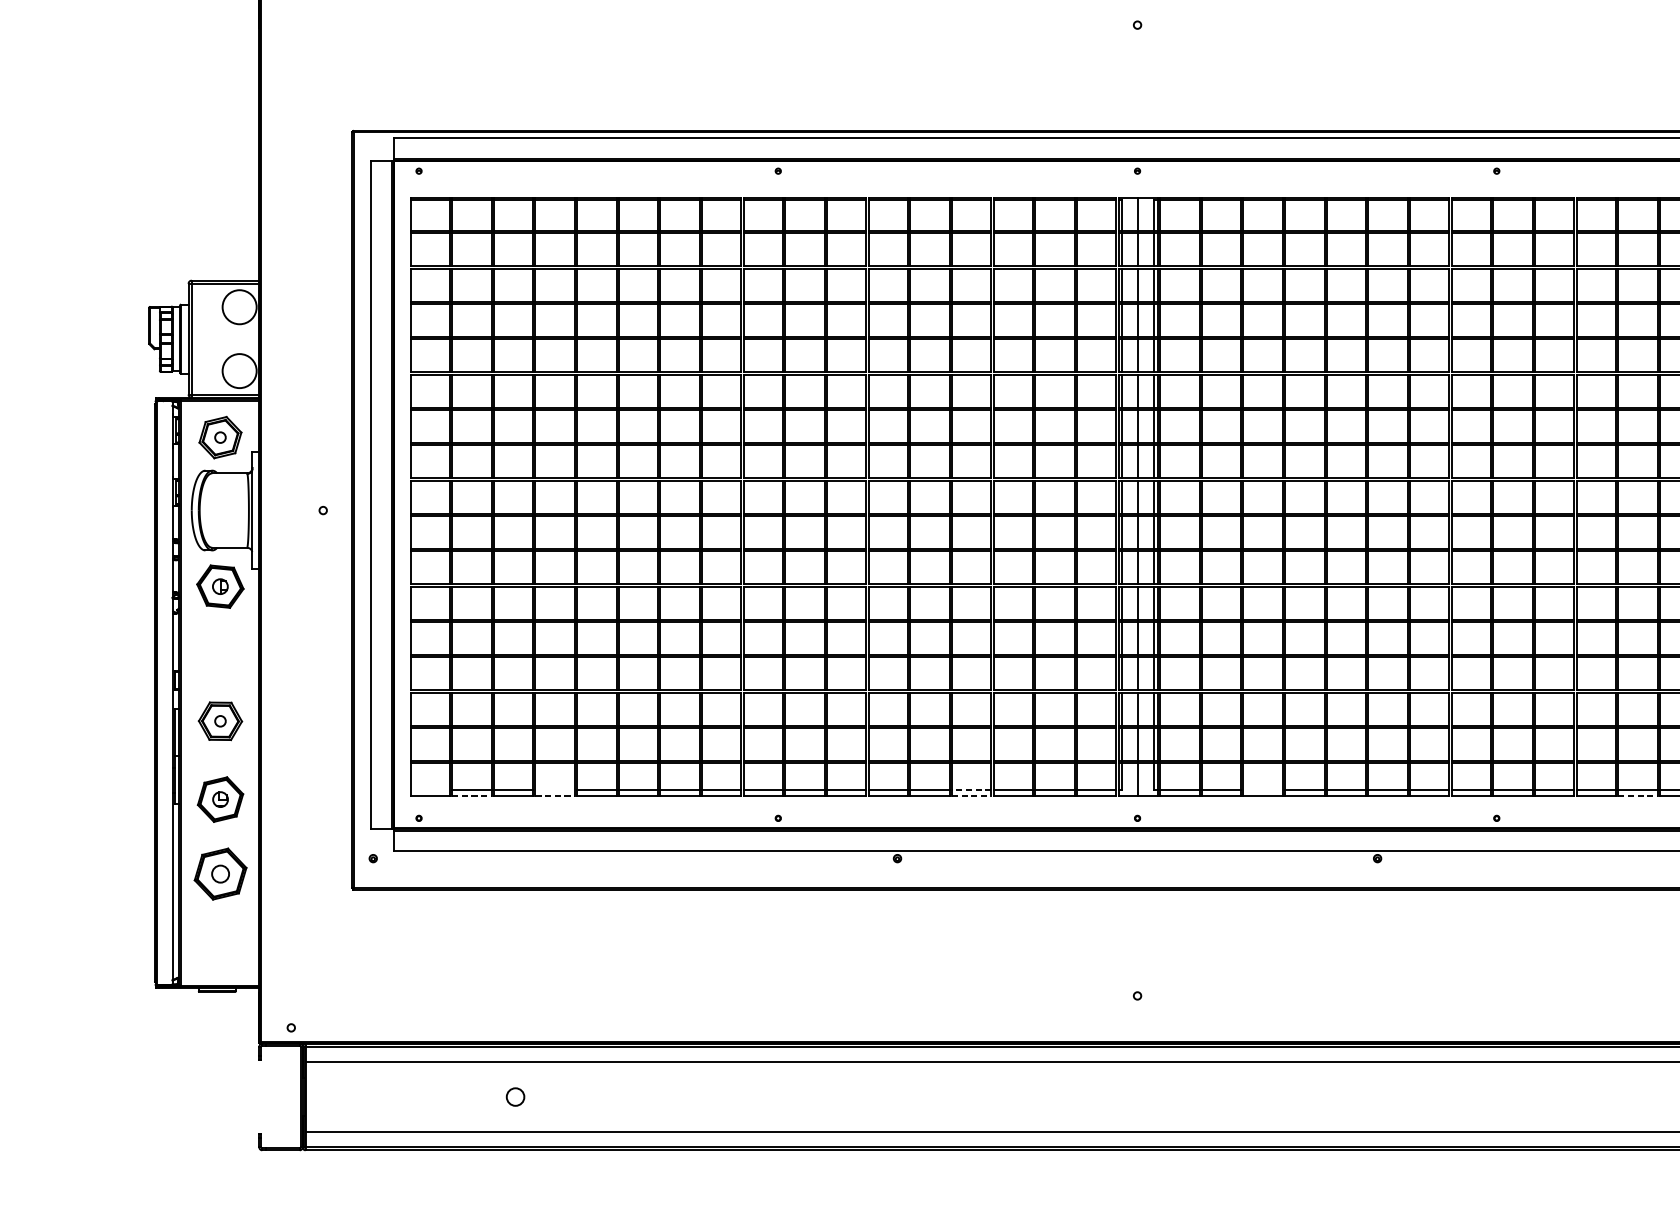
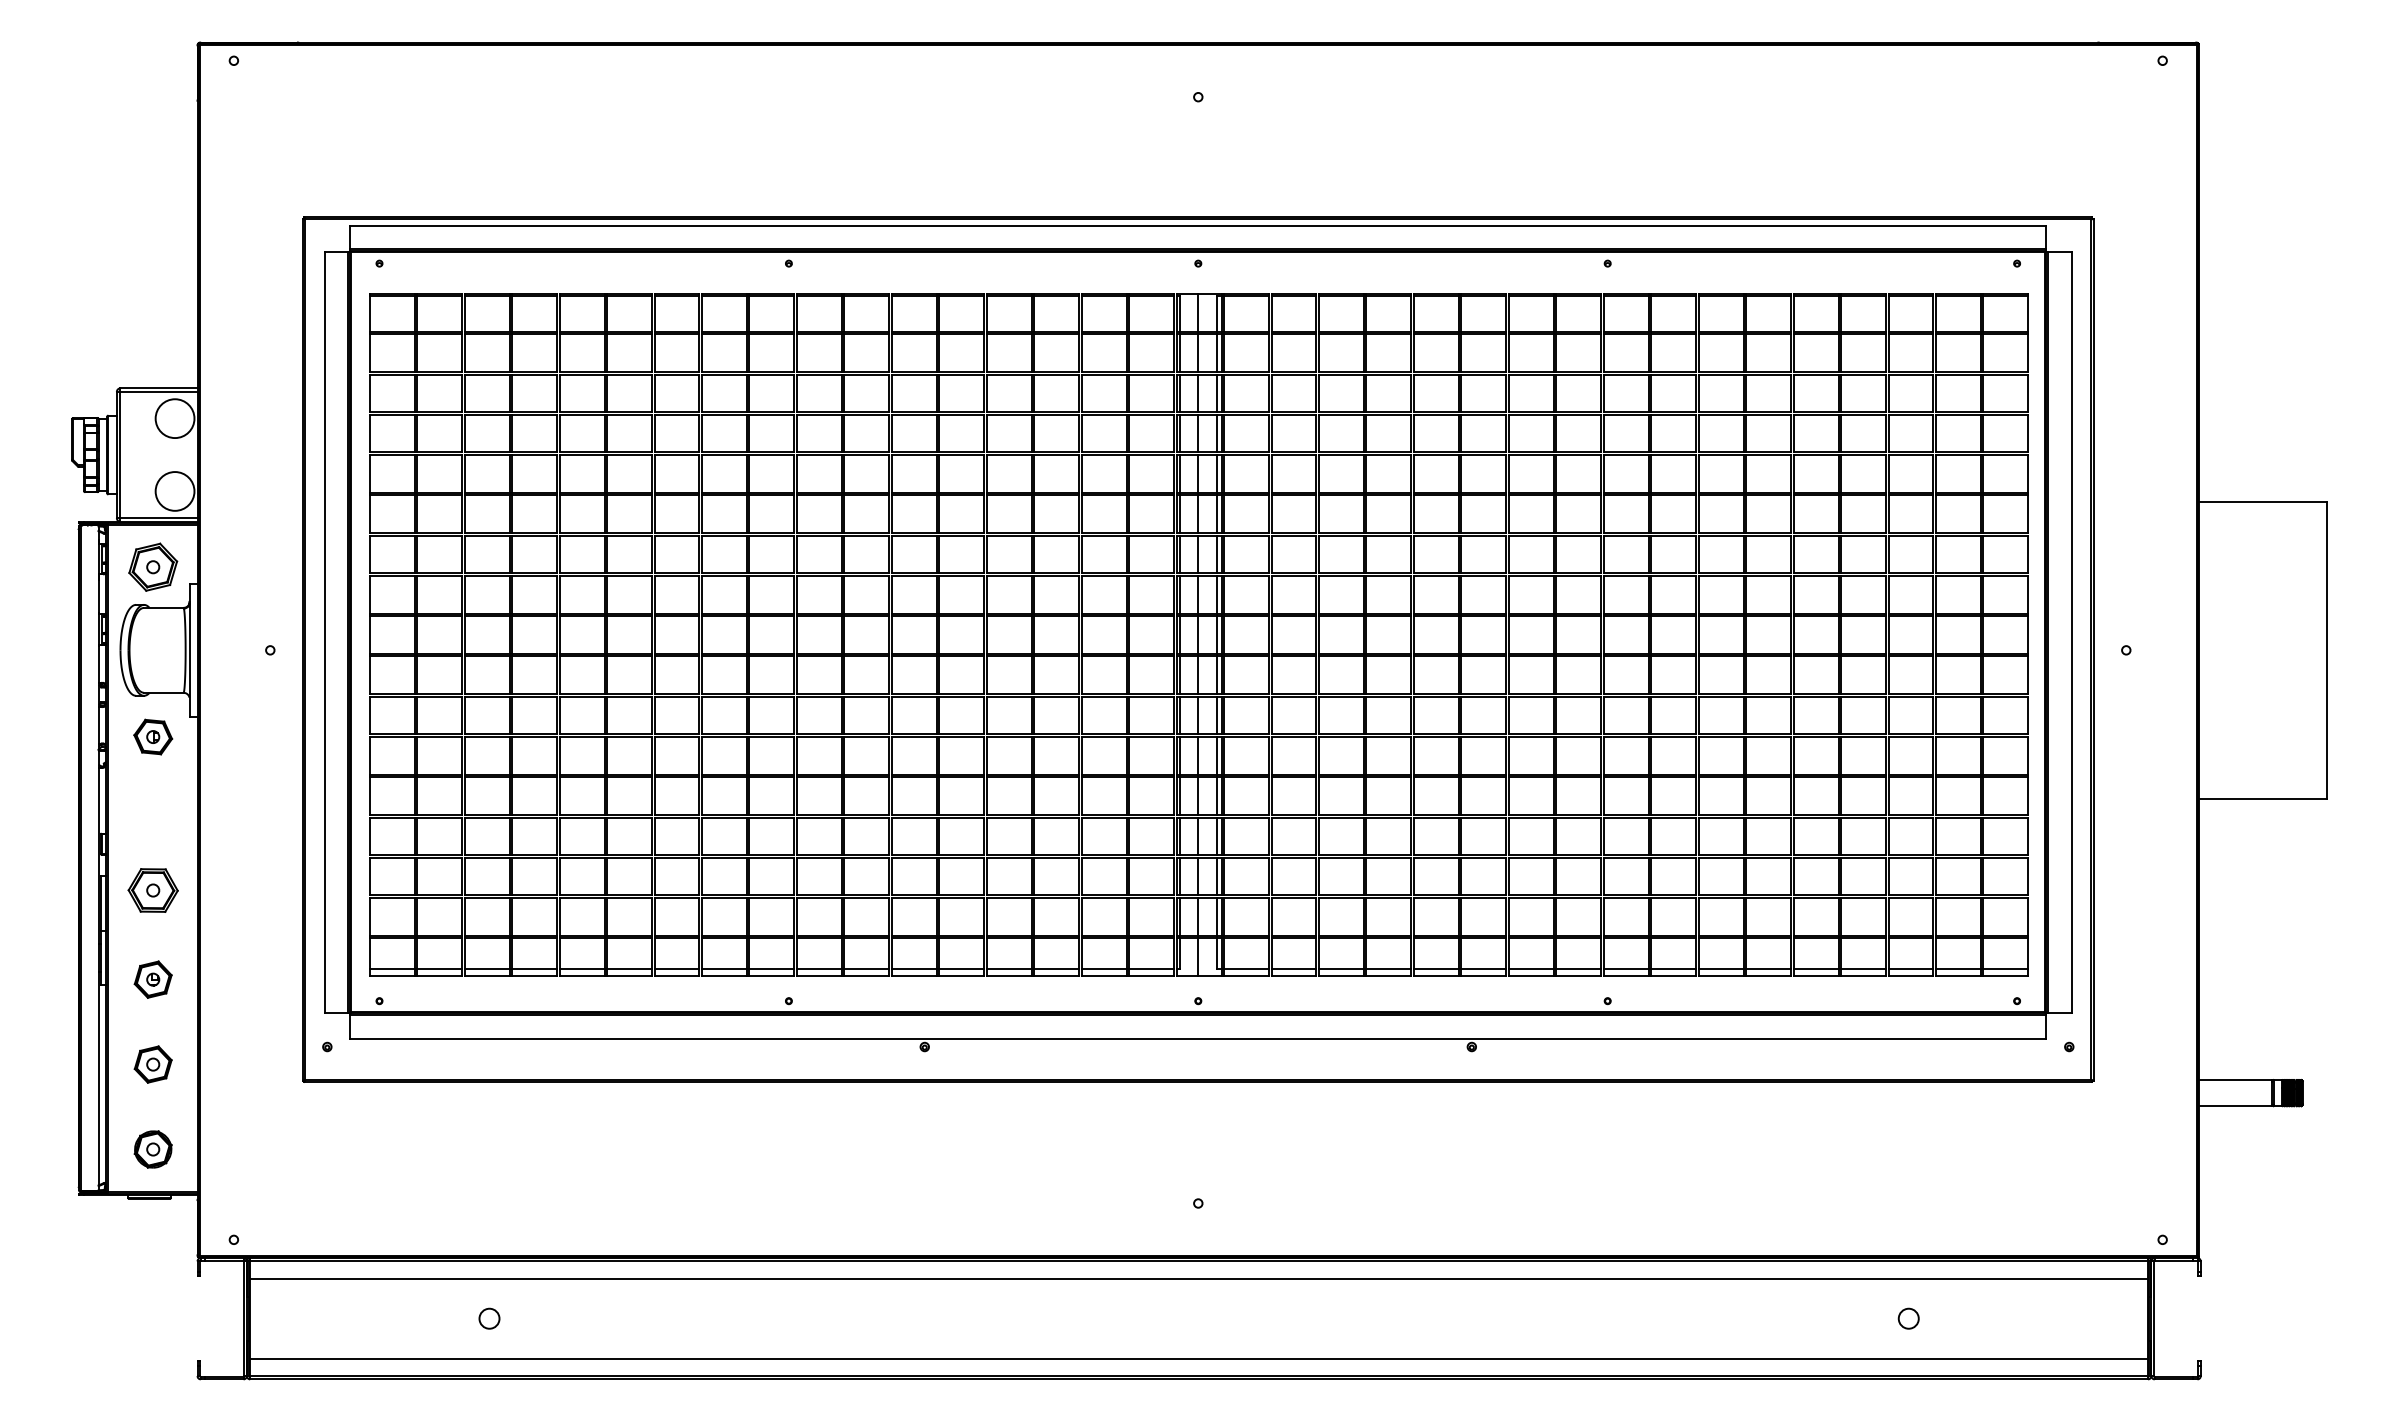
part: (220, 586) -> (153, 736), size x0.71
line: (429, 790) -> (391, 969), added
line: (555, 790) -> (534, 969), added
line: (970, 790) -> (1008, 969), dashed -> solid
line: (1263, 790) -> (1341, 969), added
line: (472, 796) -> (440, 976), dashed -> solid
line: (555, 796) -> (535, 976), dashed -> solid
line: (971, 796) -> (1009, 976), dashed -> solid
line: (1638, 796) -> (1769, 976), dashed -> solid
part: (219, 799) -> (152, 979), size x0.71
part: (219, 873) -> (152, 1064), size x0.62
part: (219, 948) -> (152, 1149), added

